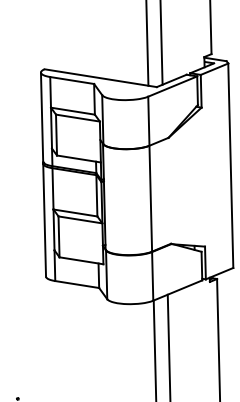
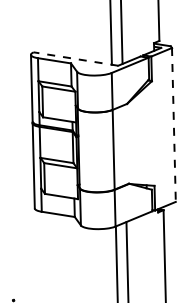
line: (100, 78) -> (75, 59), solid -> dashed
line: (230, 166) -> (173, 125), solid -> dashed

